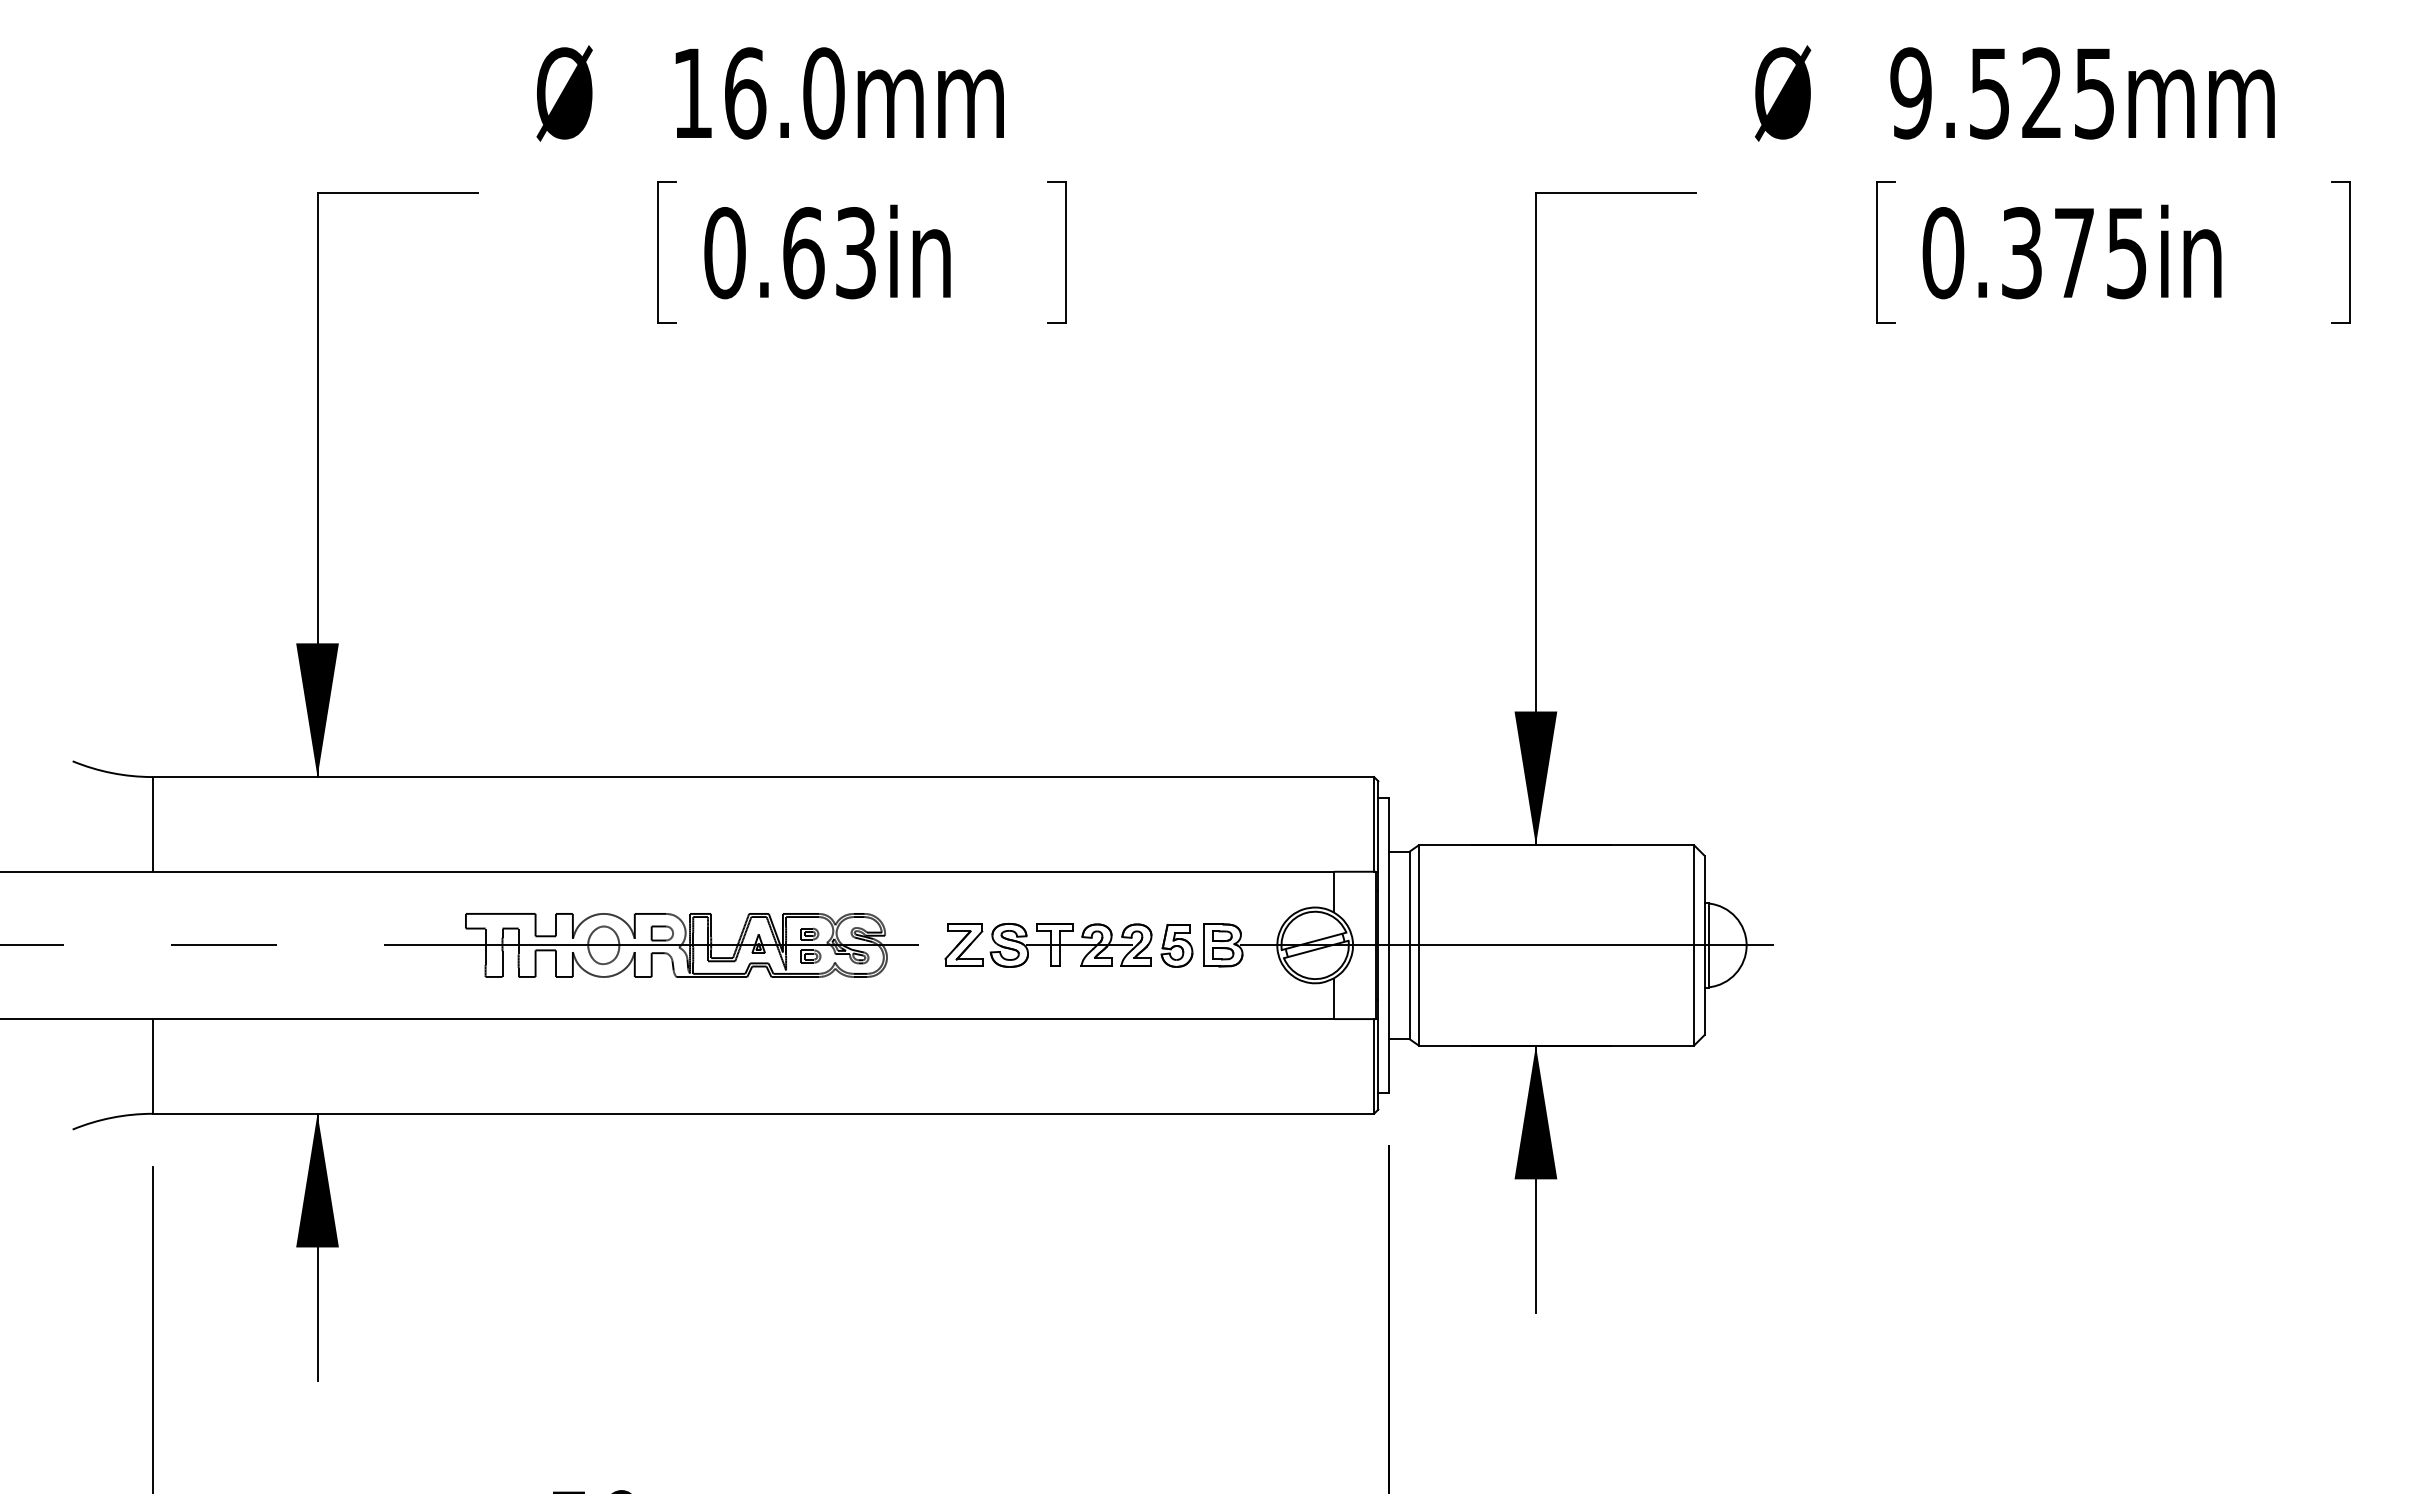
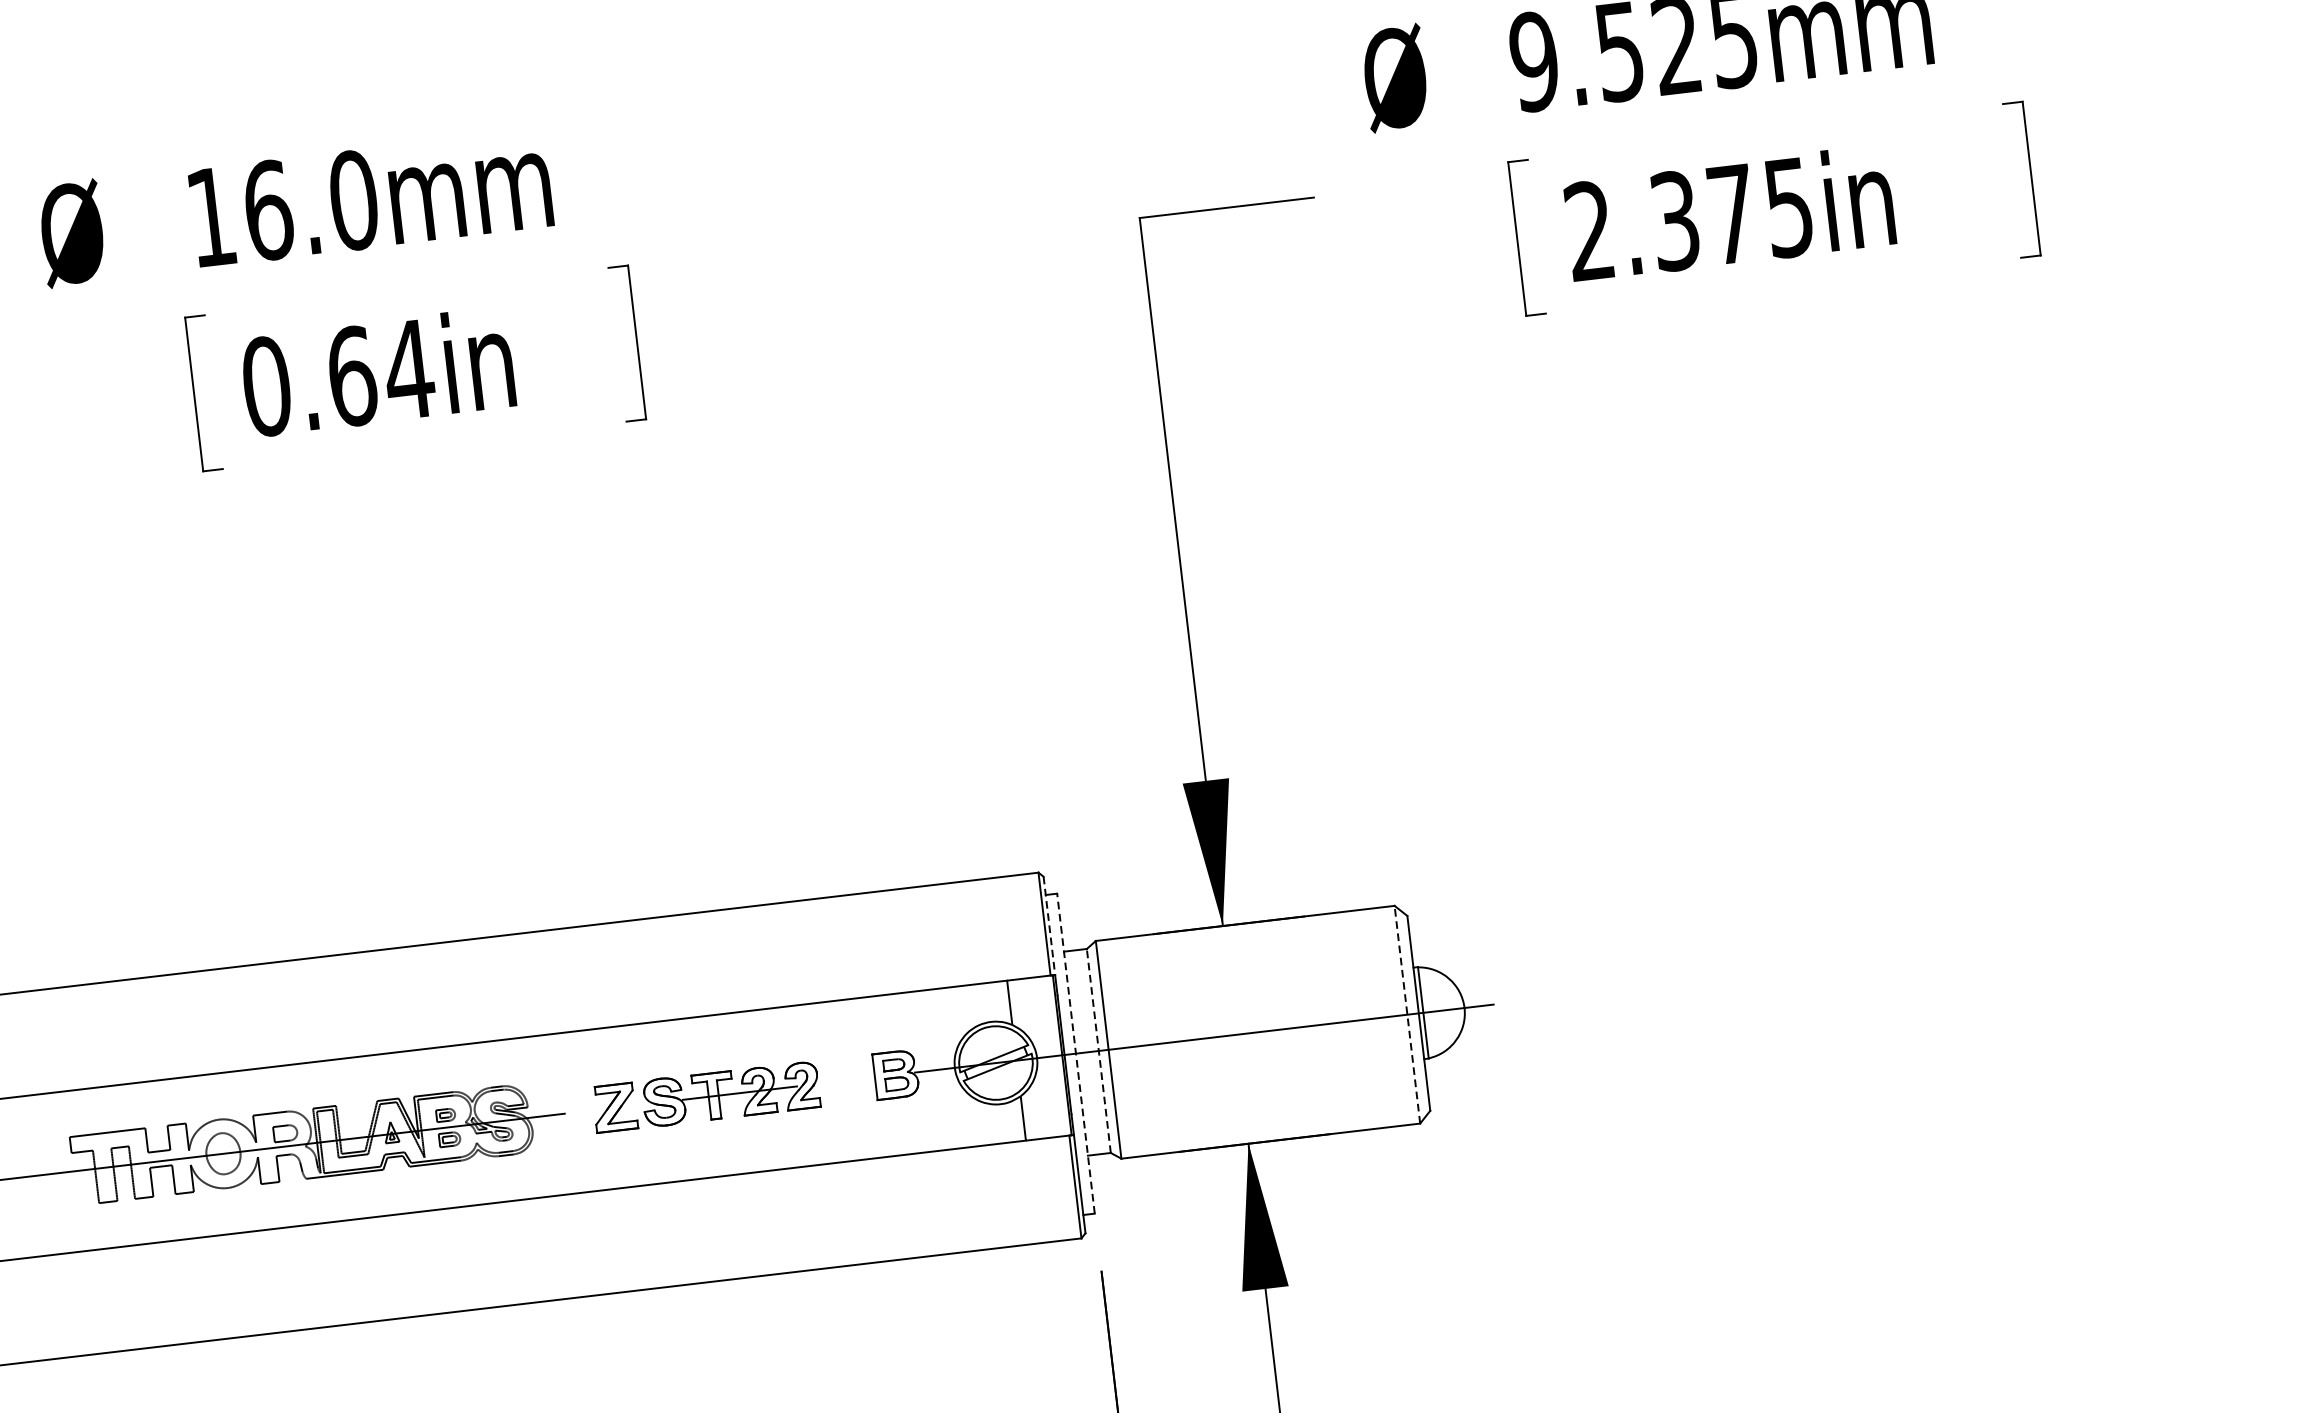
text: (855, 253) -> (408, 370), 0.63in -> 0.64in
text: (1943, 253) -> (1590, 231), 0.375in -> 2.375in
line: (1378, 827) -> (1049, 926), solid -> dashed
line: (1388, 944) -> (1075, 1052), solid -> dashed
line: (1694, 944) -> (1407, 1013), solid -> dashed
part: (1176, 945) -> (845, 1080), removed
line: (1409, 945) -> (1098, 1051), solid -> dashed

